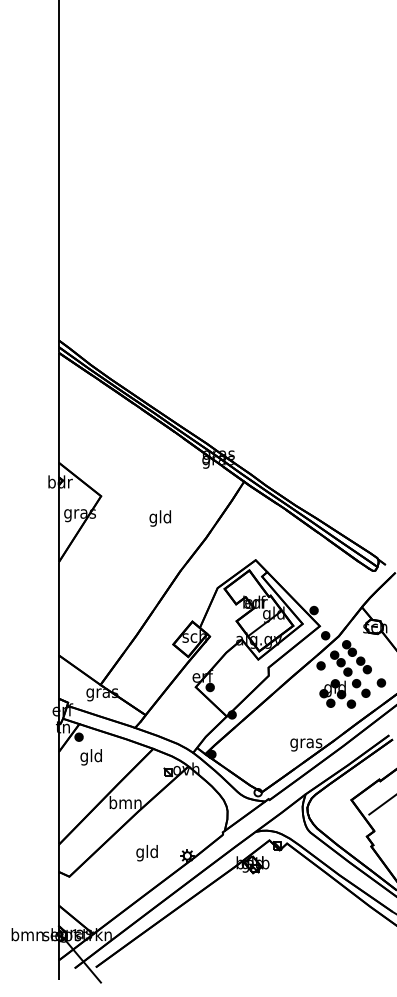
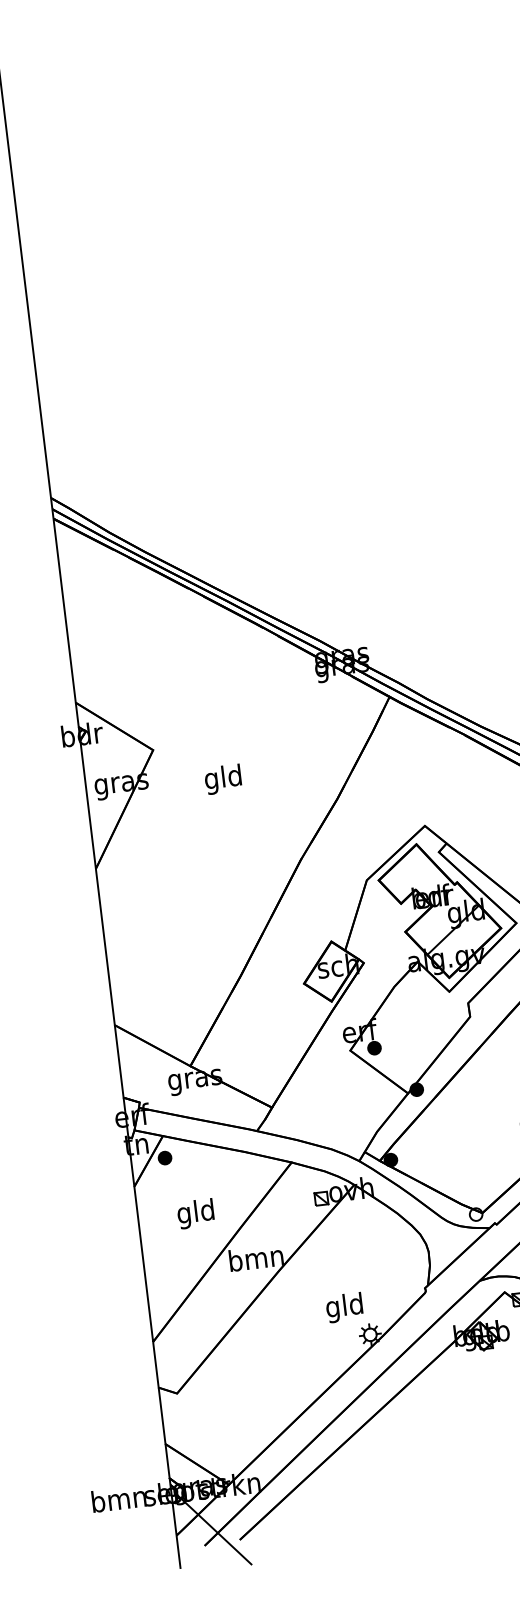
text: (159, 518) -> (221, 779), moved
text: (90, 757) -> (194, 1214), moved
text: (146, 853) -> (343, 1308), moved

